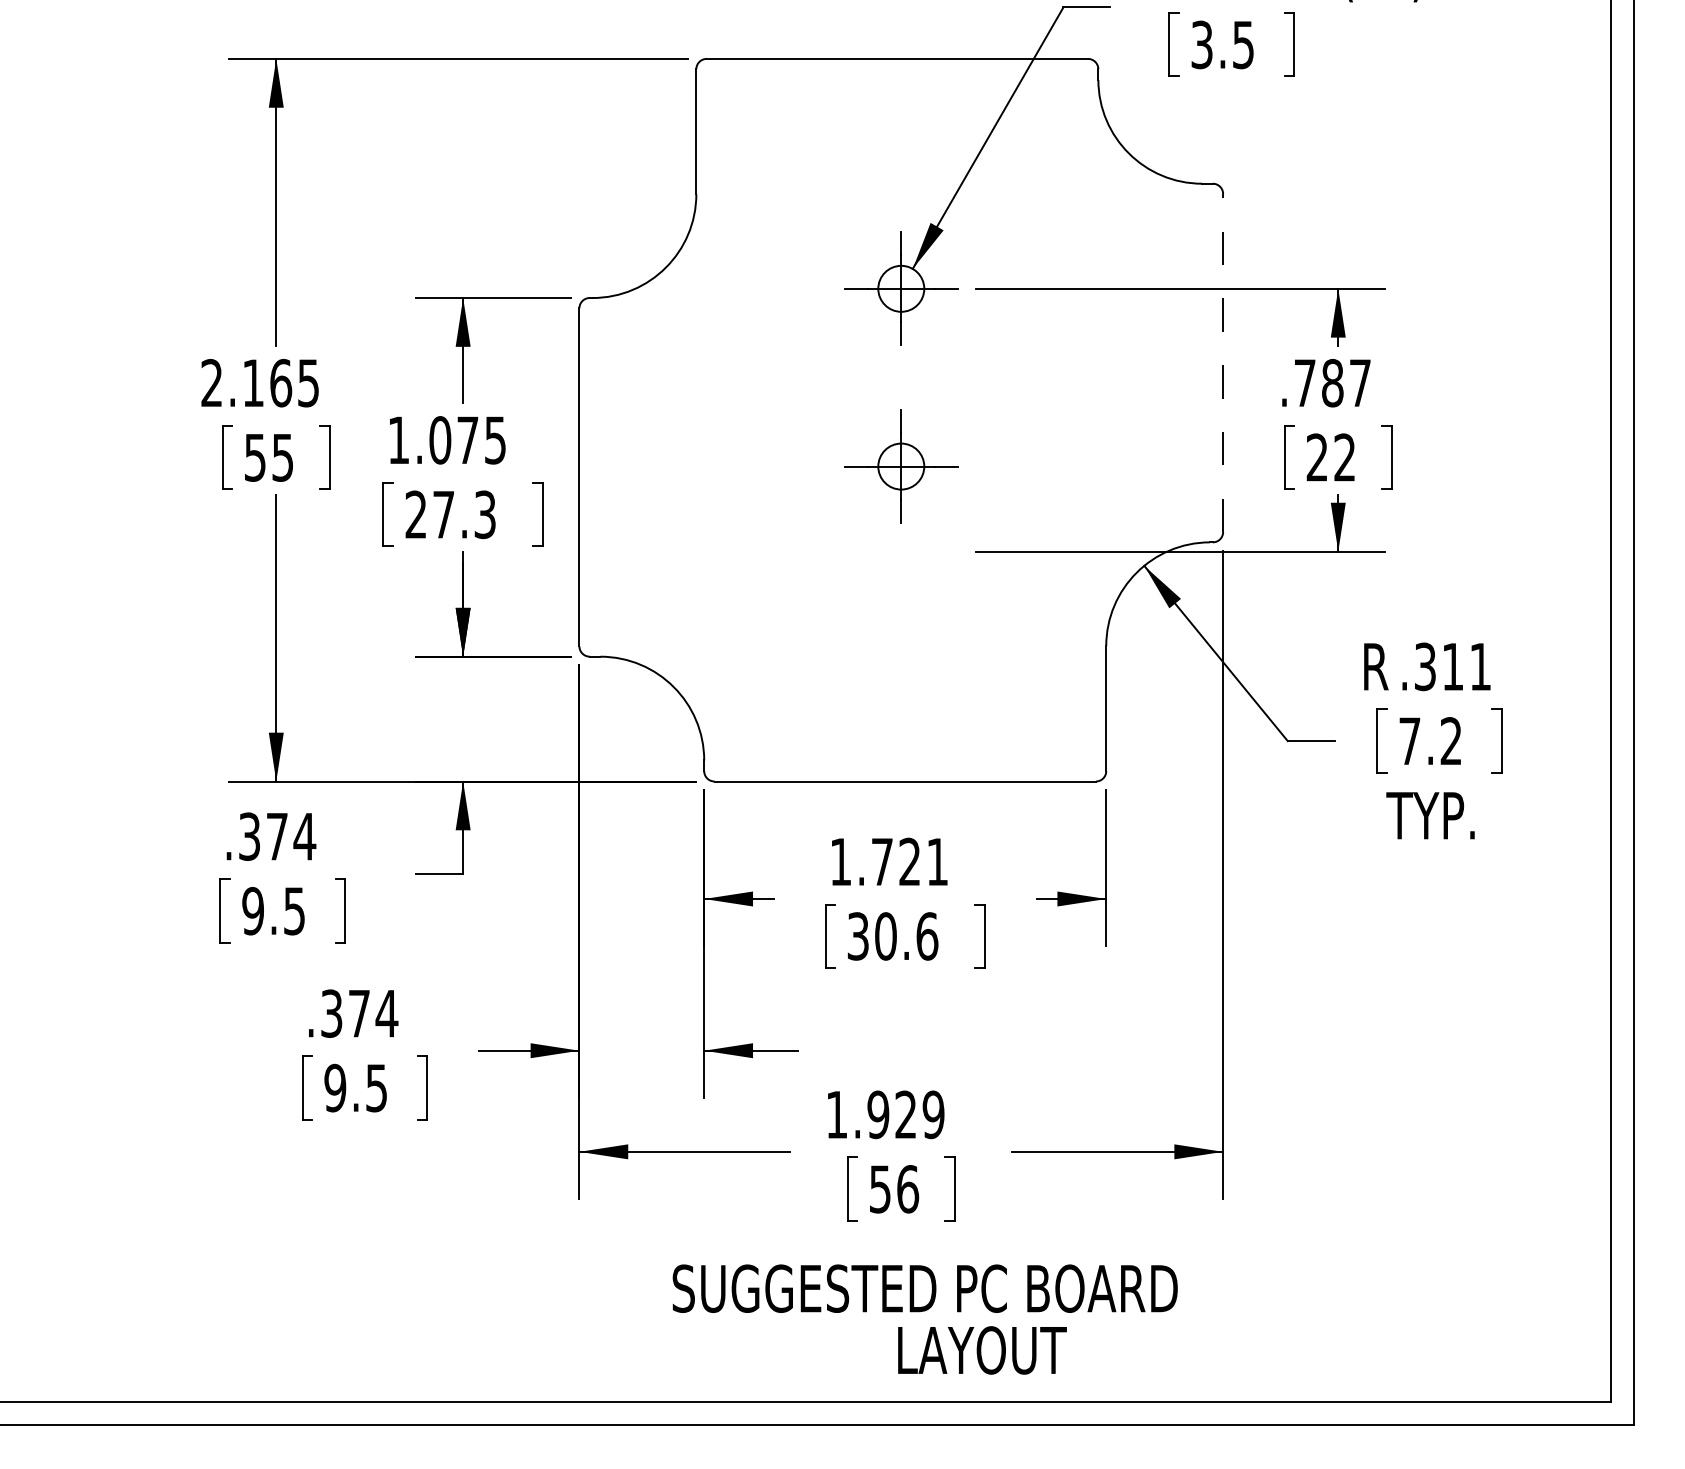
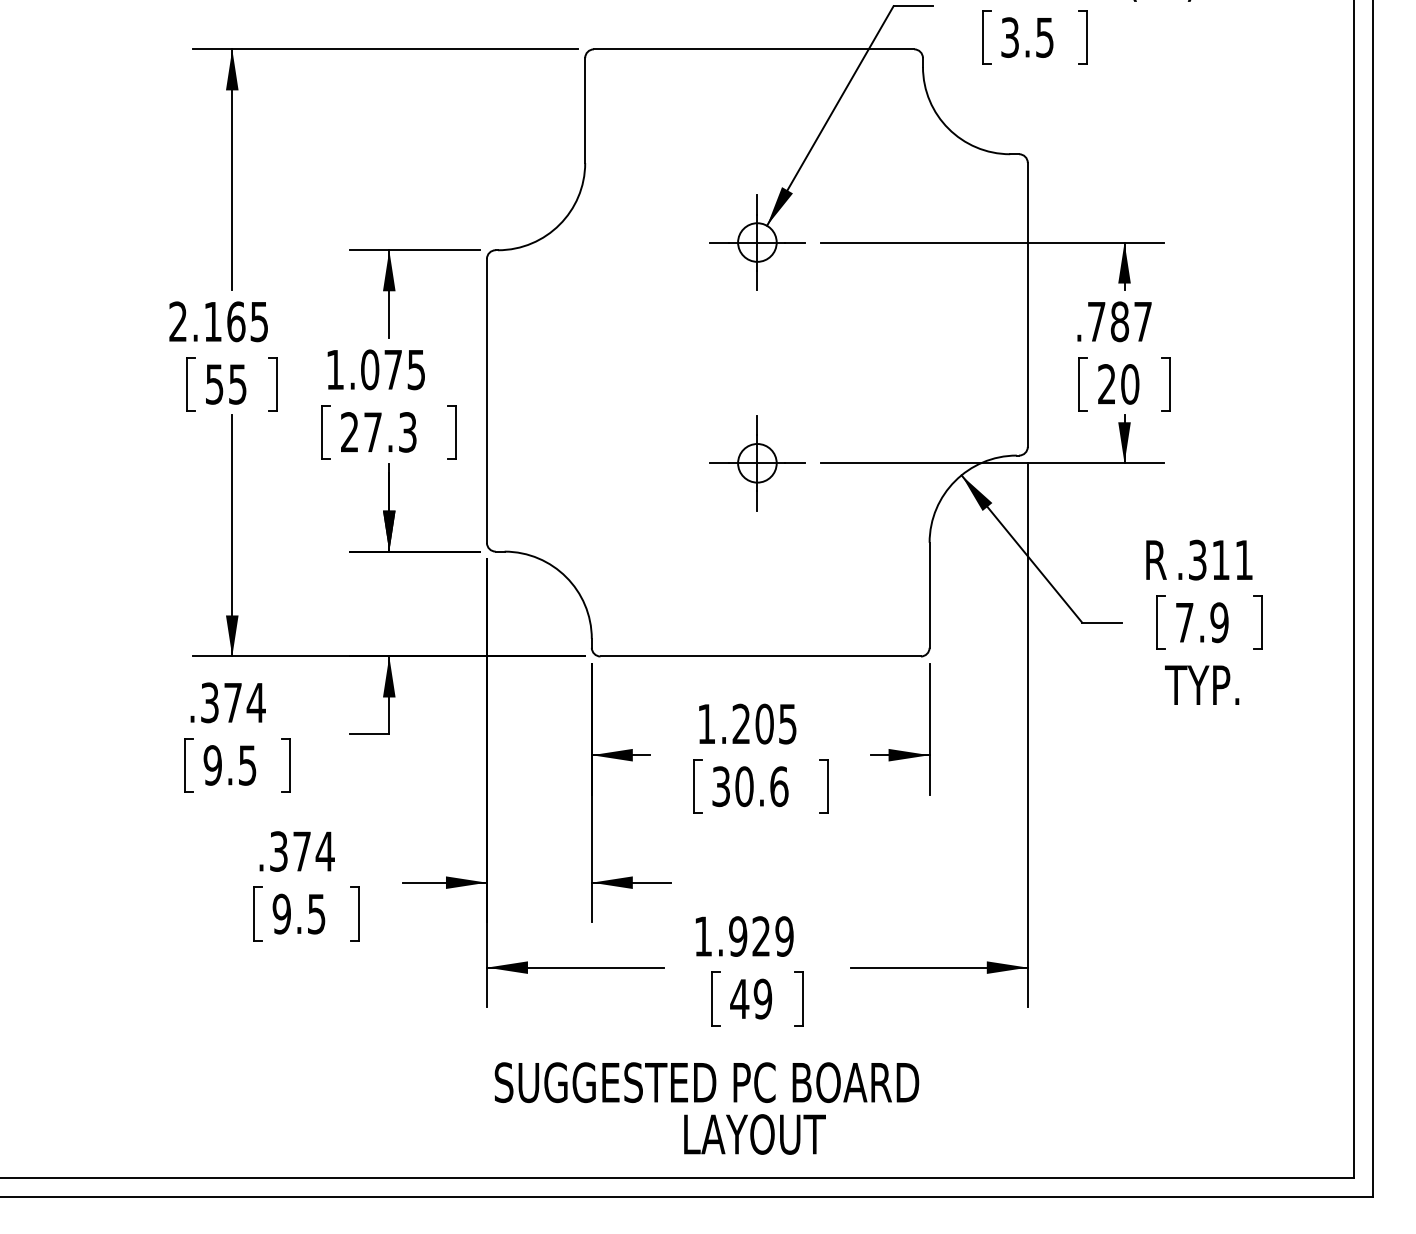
line: (1223, 363) -> (1028, 305), dashed -> solid
text: (1344, 457) -> (1129, 384), 22 -> 20
part: (901, 466) -> (757, 463), moved
text: (1451, 741) -> (1219, 622), 7.2 -> 7.9
text: (909, 861) -> (764, 723), 1.721 -> 1.205
text: (893, 1189) -> (750, 999), 56 -> 49
text: (924, 1319) -> (706, 1108), moved

